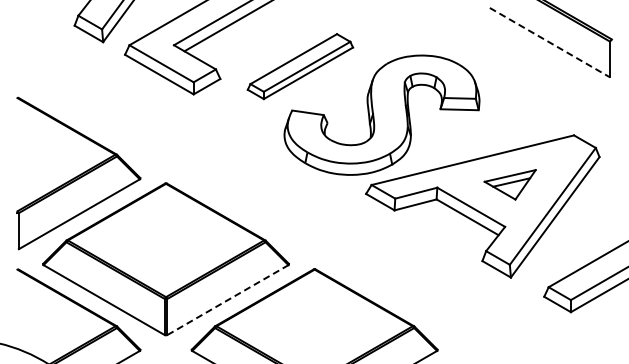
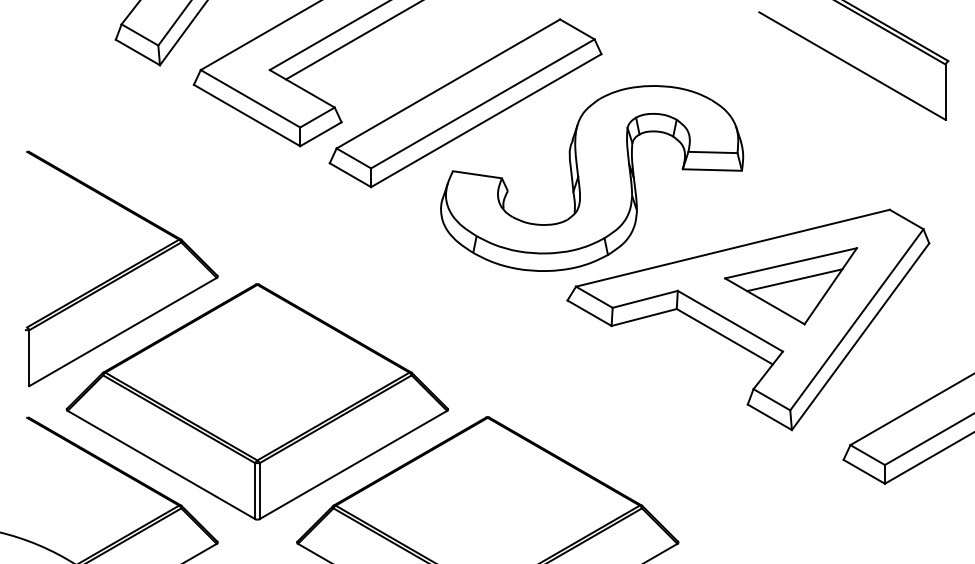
line: (550, 42) -> (853, 65), dashed -> solid
part: (300, 66) -> (465, 102), size x1.67
part: (509, 184) -> (789, 285), size x1.67
line: (227, 300) -> (352, 465), dashed -> solid

